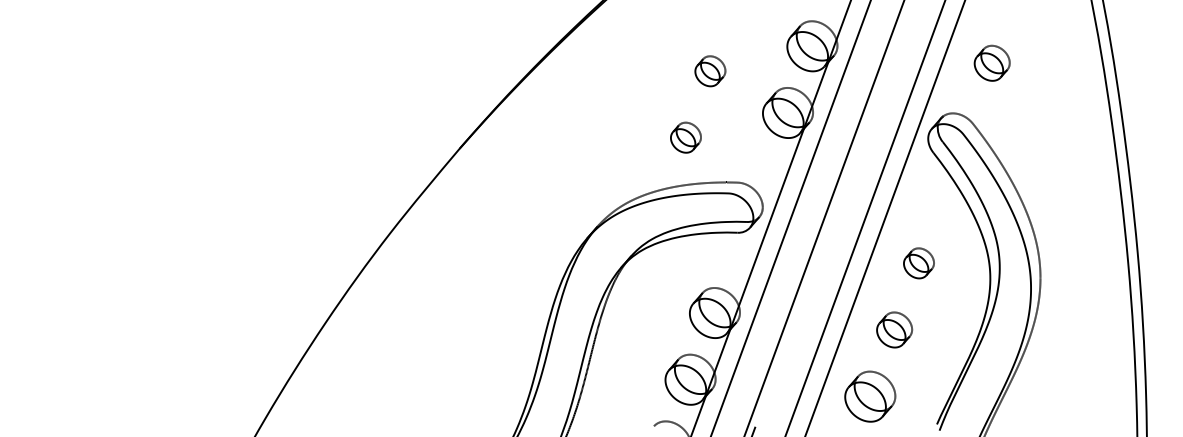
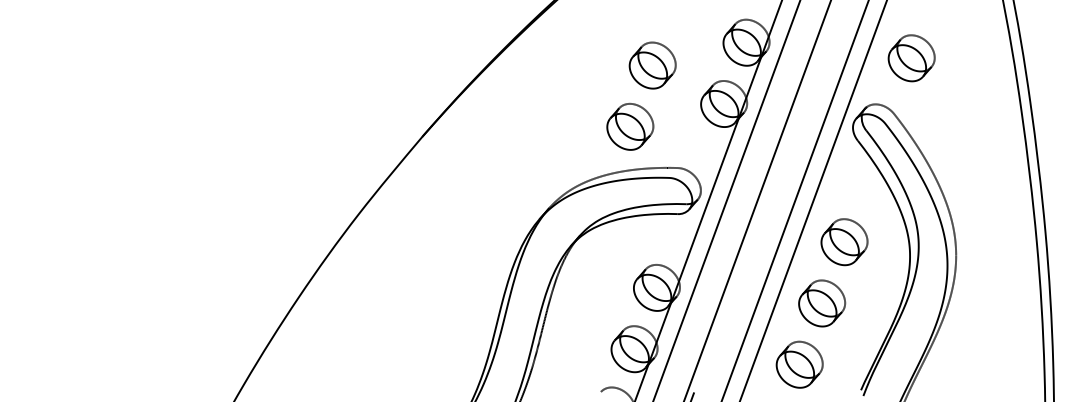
part: (992, 63) -> (912, 58), size x1.43
part: (710, 71) -> (652, 65), size x1.67
part: (685, 137) -> (629, 126), size x1.67
part: (918, 263) -> (844, 242), size x1.67
part: (894, 329) -> (821, 303), size x1.43

